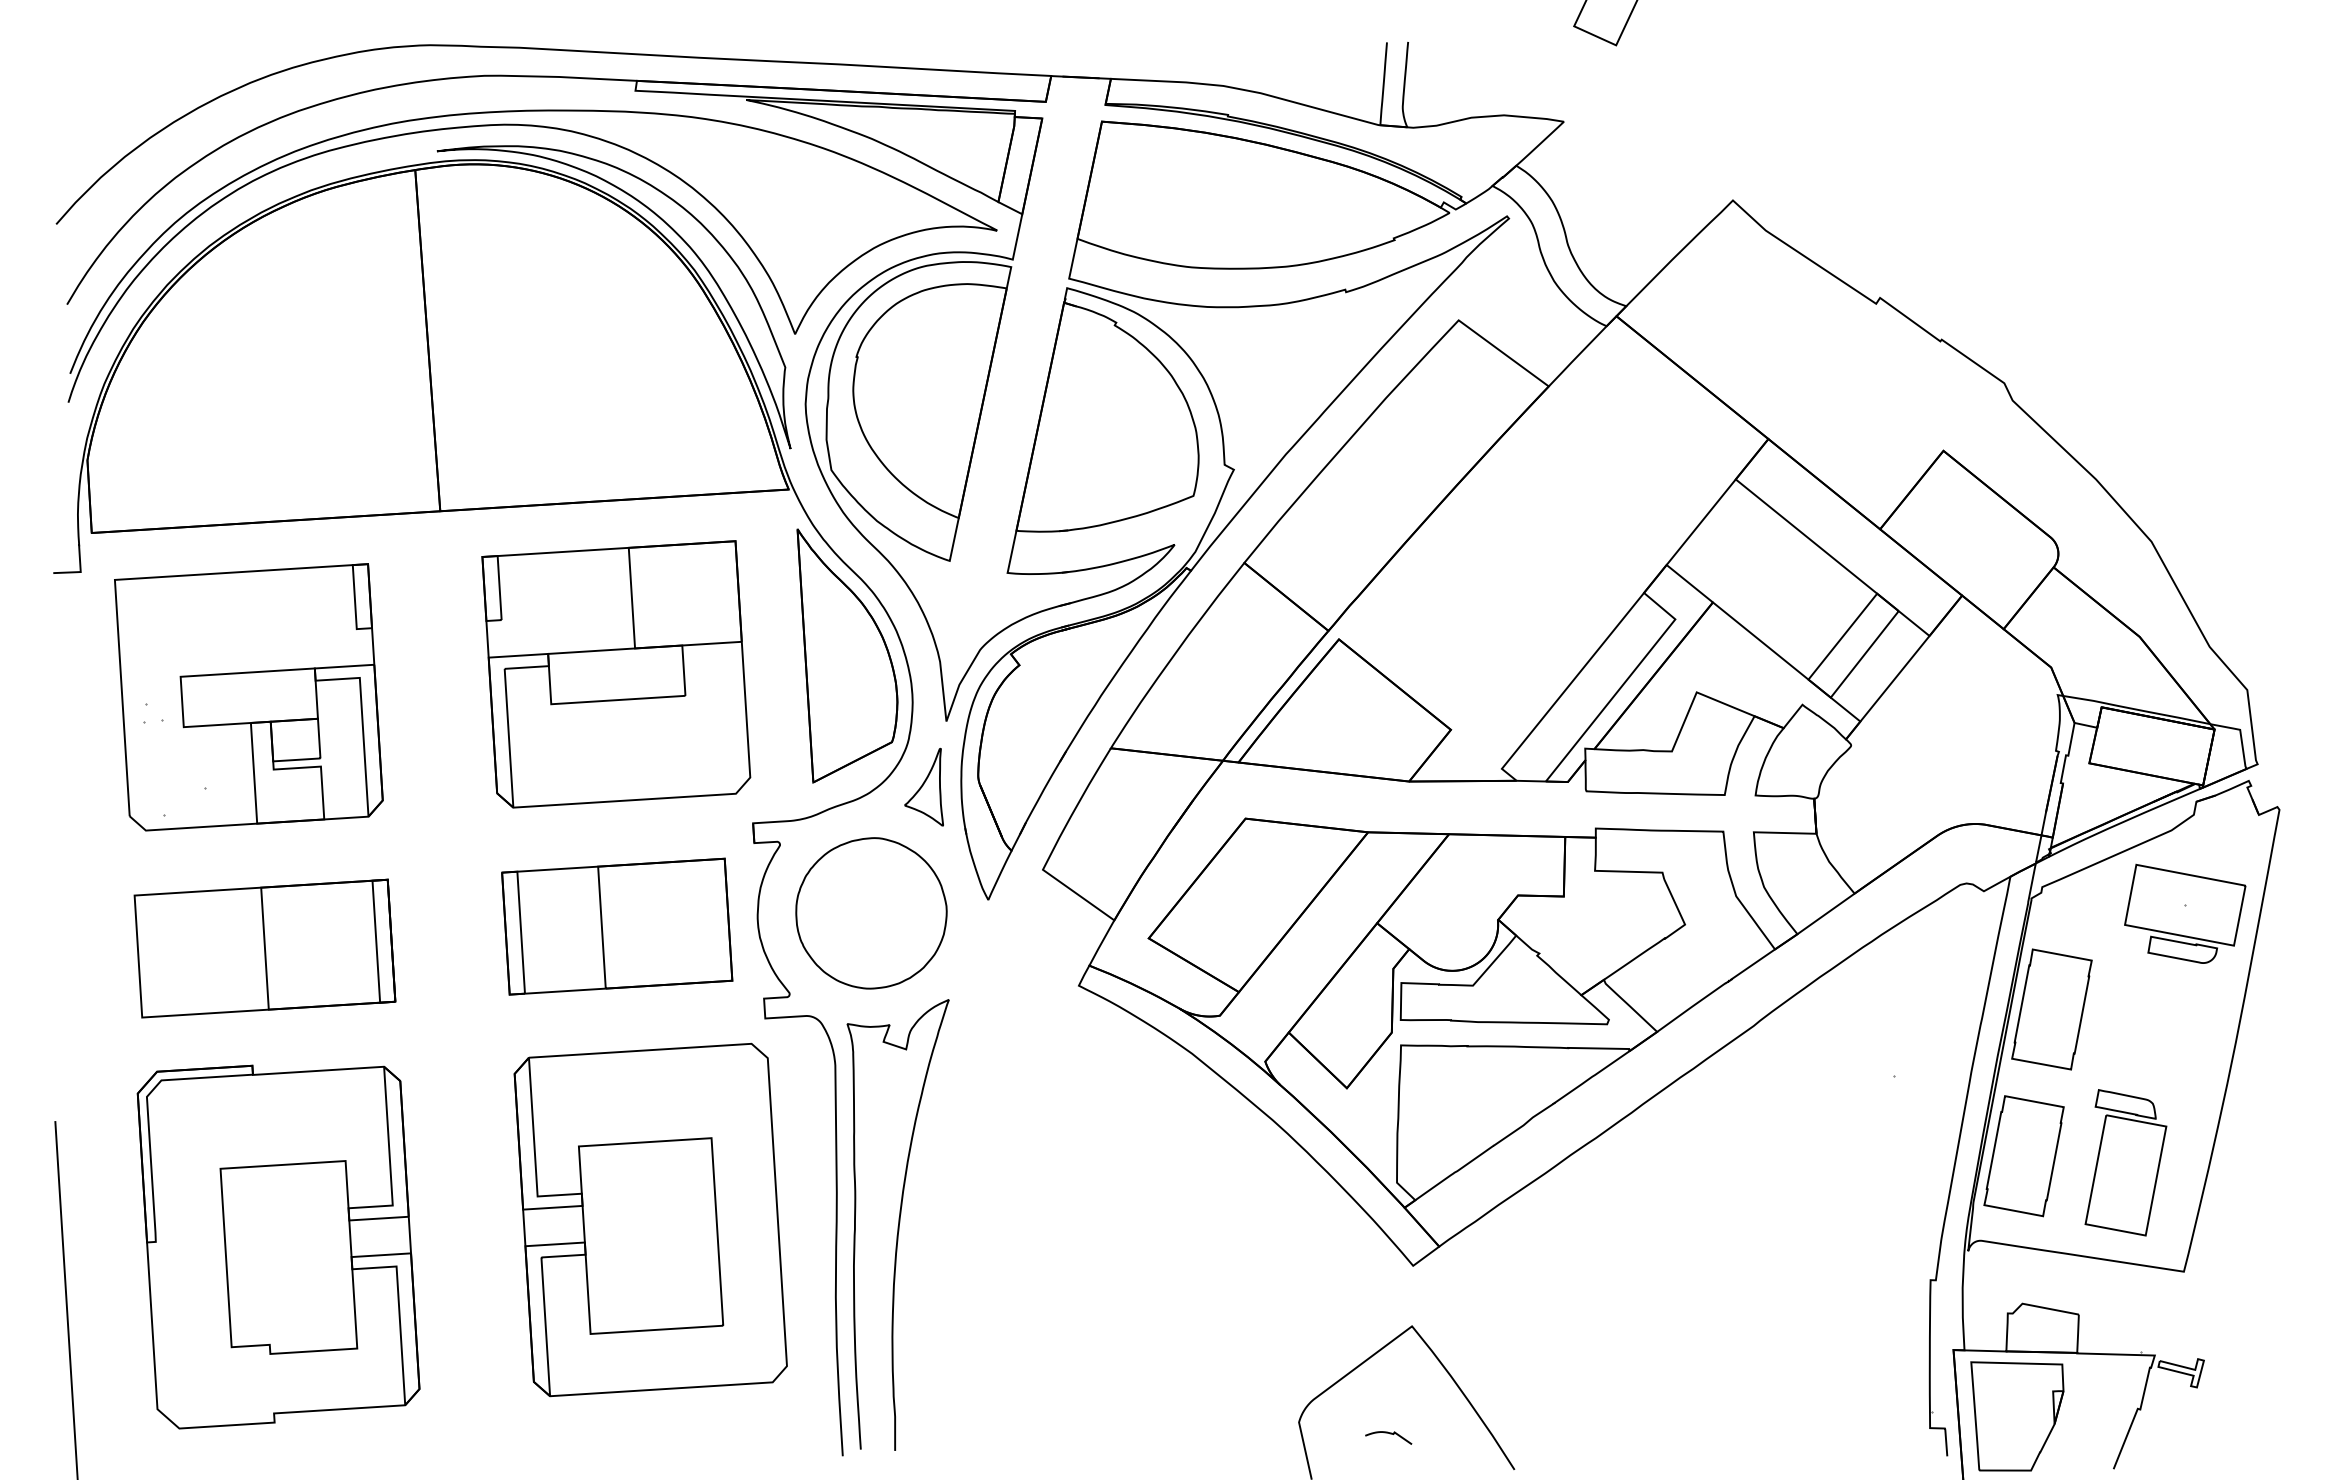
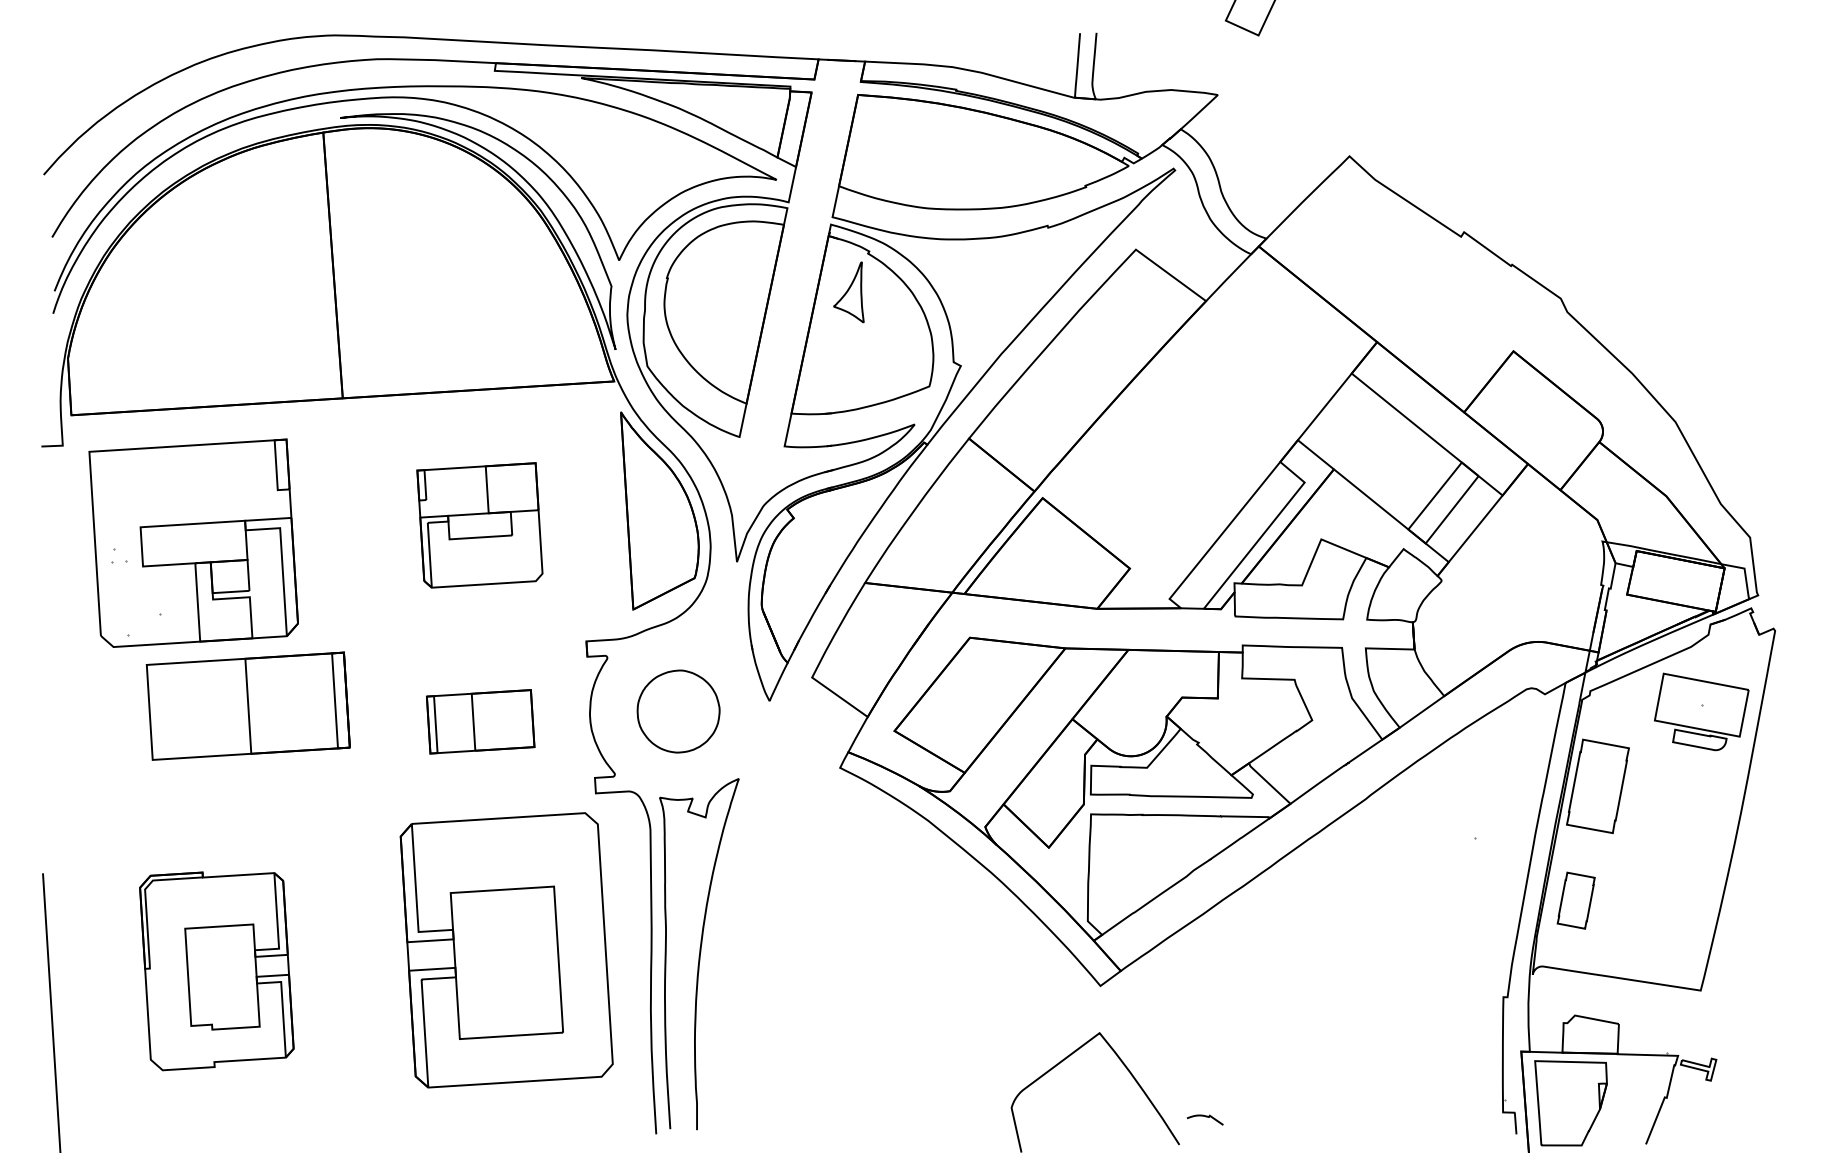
part: (616, 674) -> (480, 525), size x0.6
part: (923, 786) -> (848, 291), moved
part: (871, 913) -> (678, 711), size x0.7
part: (617, 926) -> (480, 721), size x0.6
part: (264, 948) -> (247, 706), moved
part: (2023, 1156) -> (1575, 900), size x0.6
part: (2125, 1162) -> (1655, 905), removed
part: (278, 1246) -> (216, 970), size x0.7
curve: (1390, 1434) -> (1206, 1117), moved

